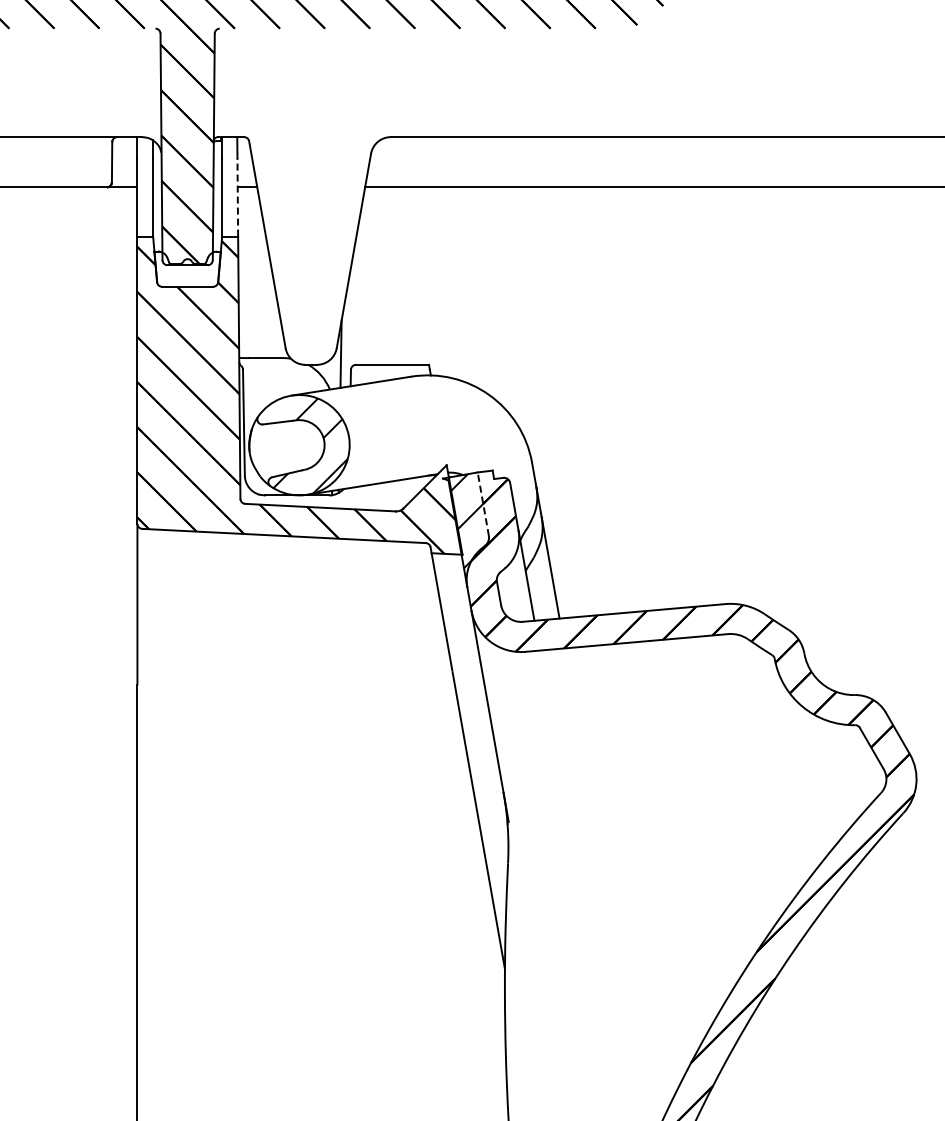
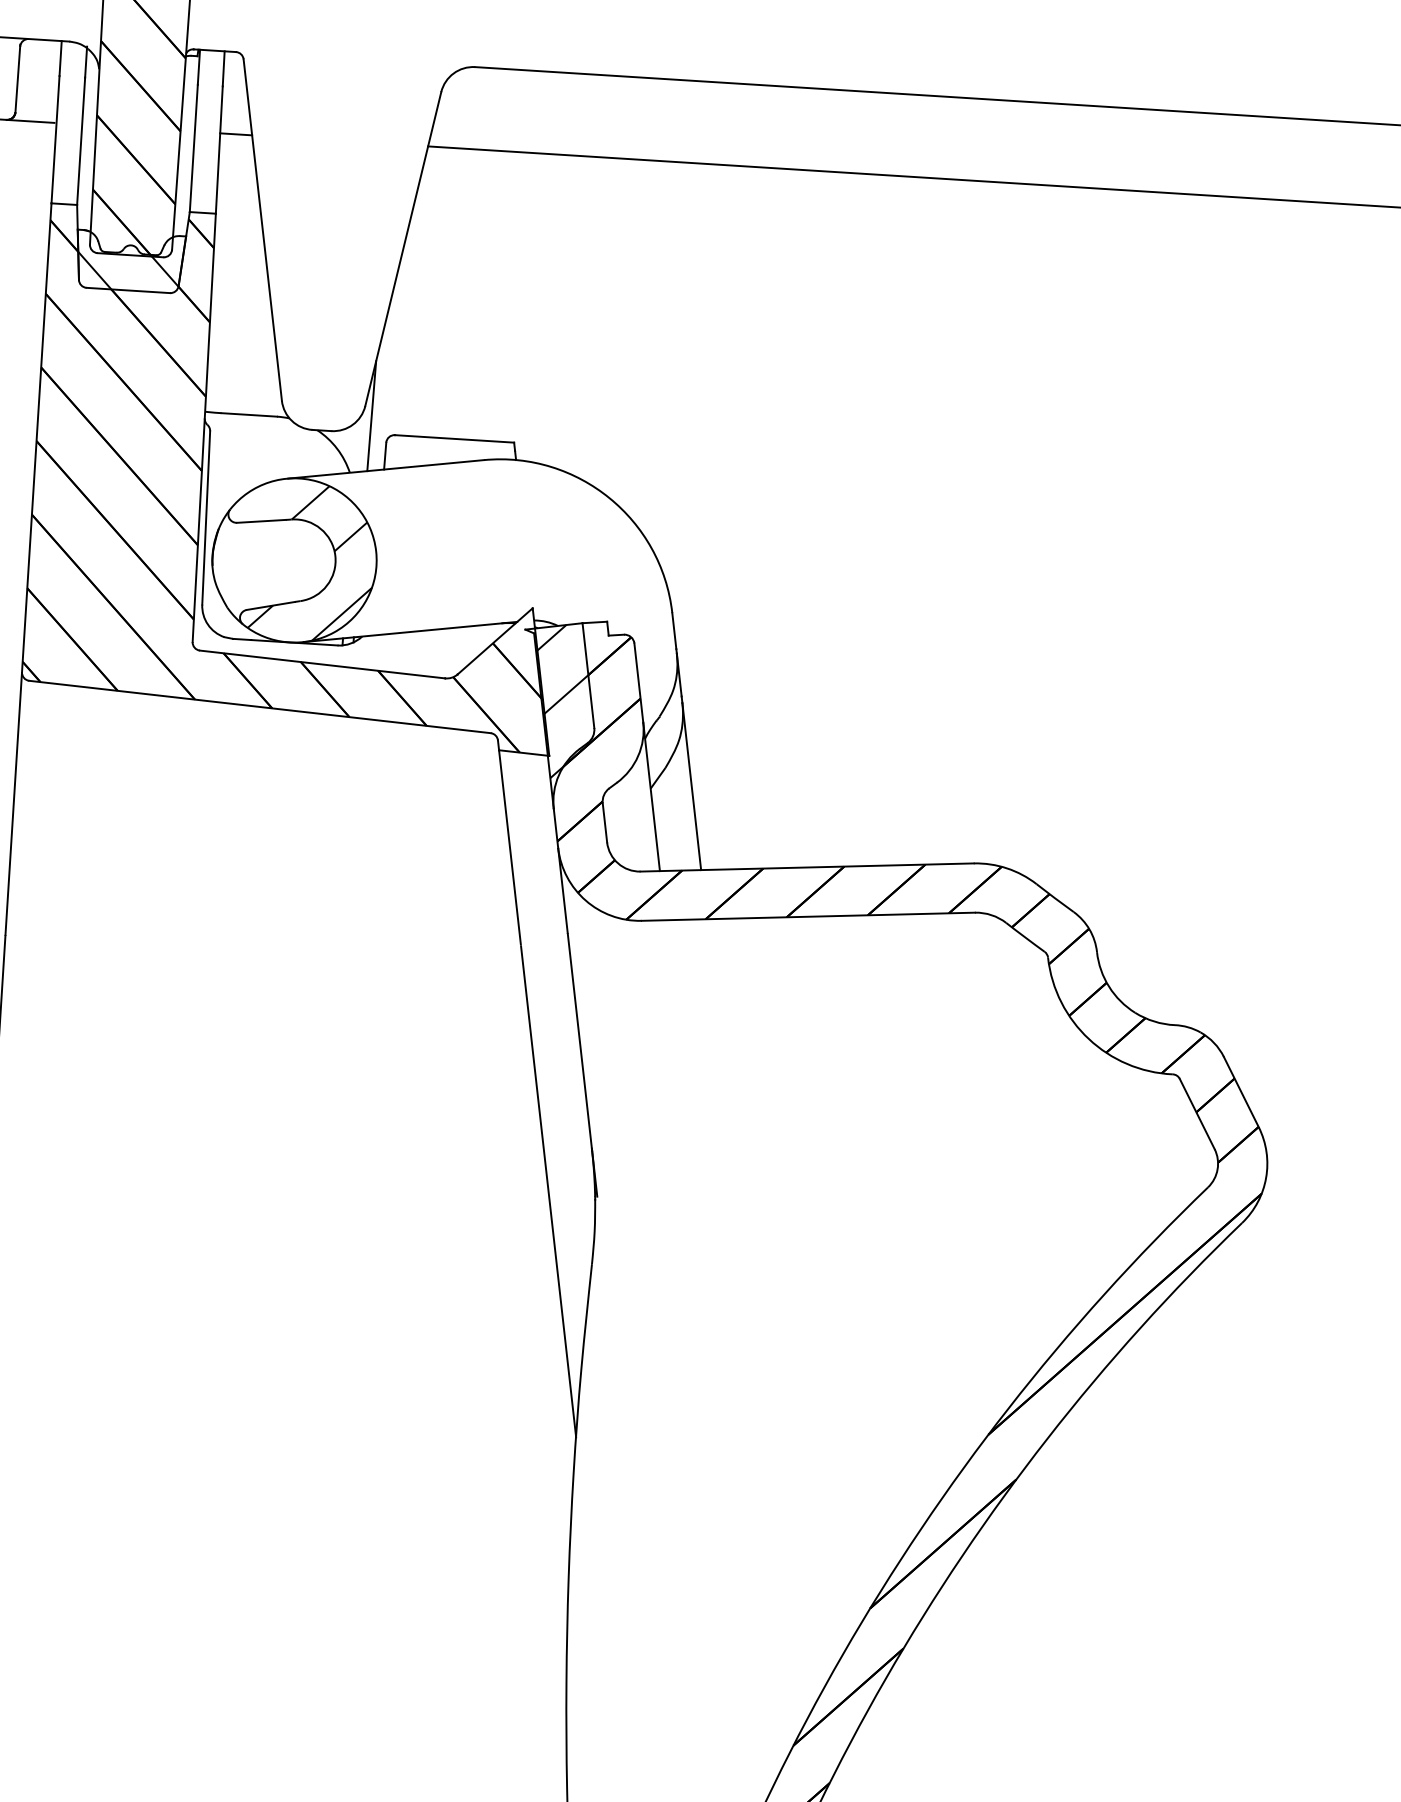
line: (237, 197) -> (218, 149), dashed -> solid
hatch: (186, 275) -> (127, 271), added
line: (483, 503) -> (588, 674), dashed -> solid

